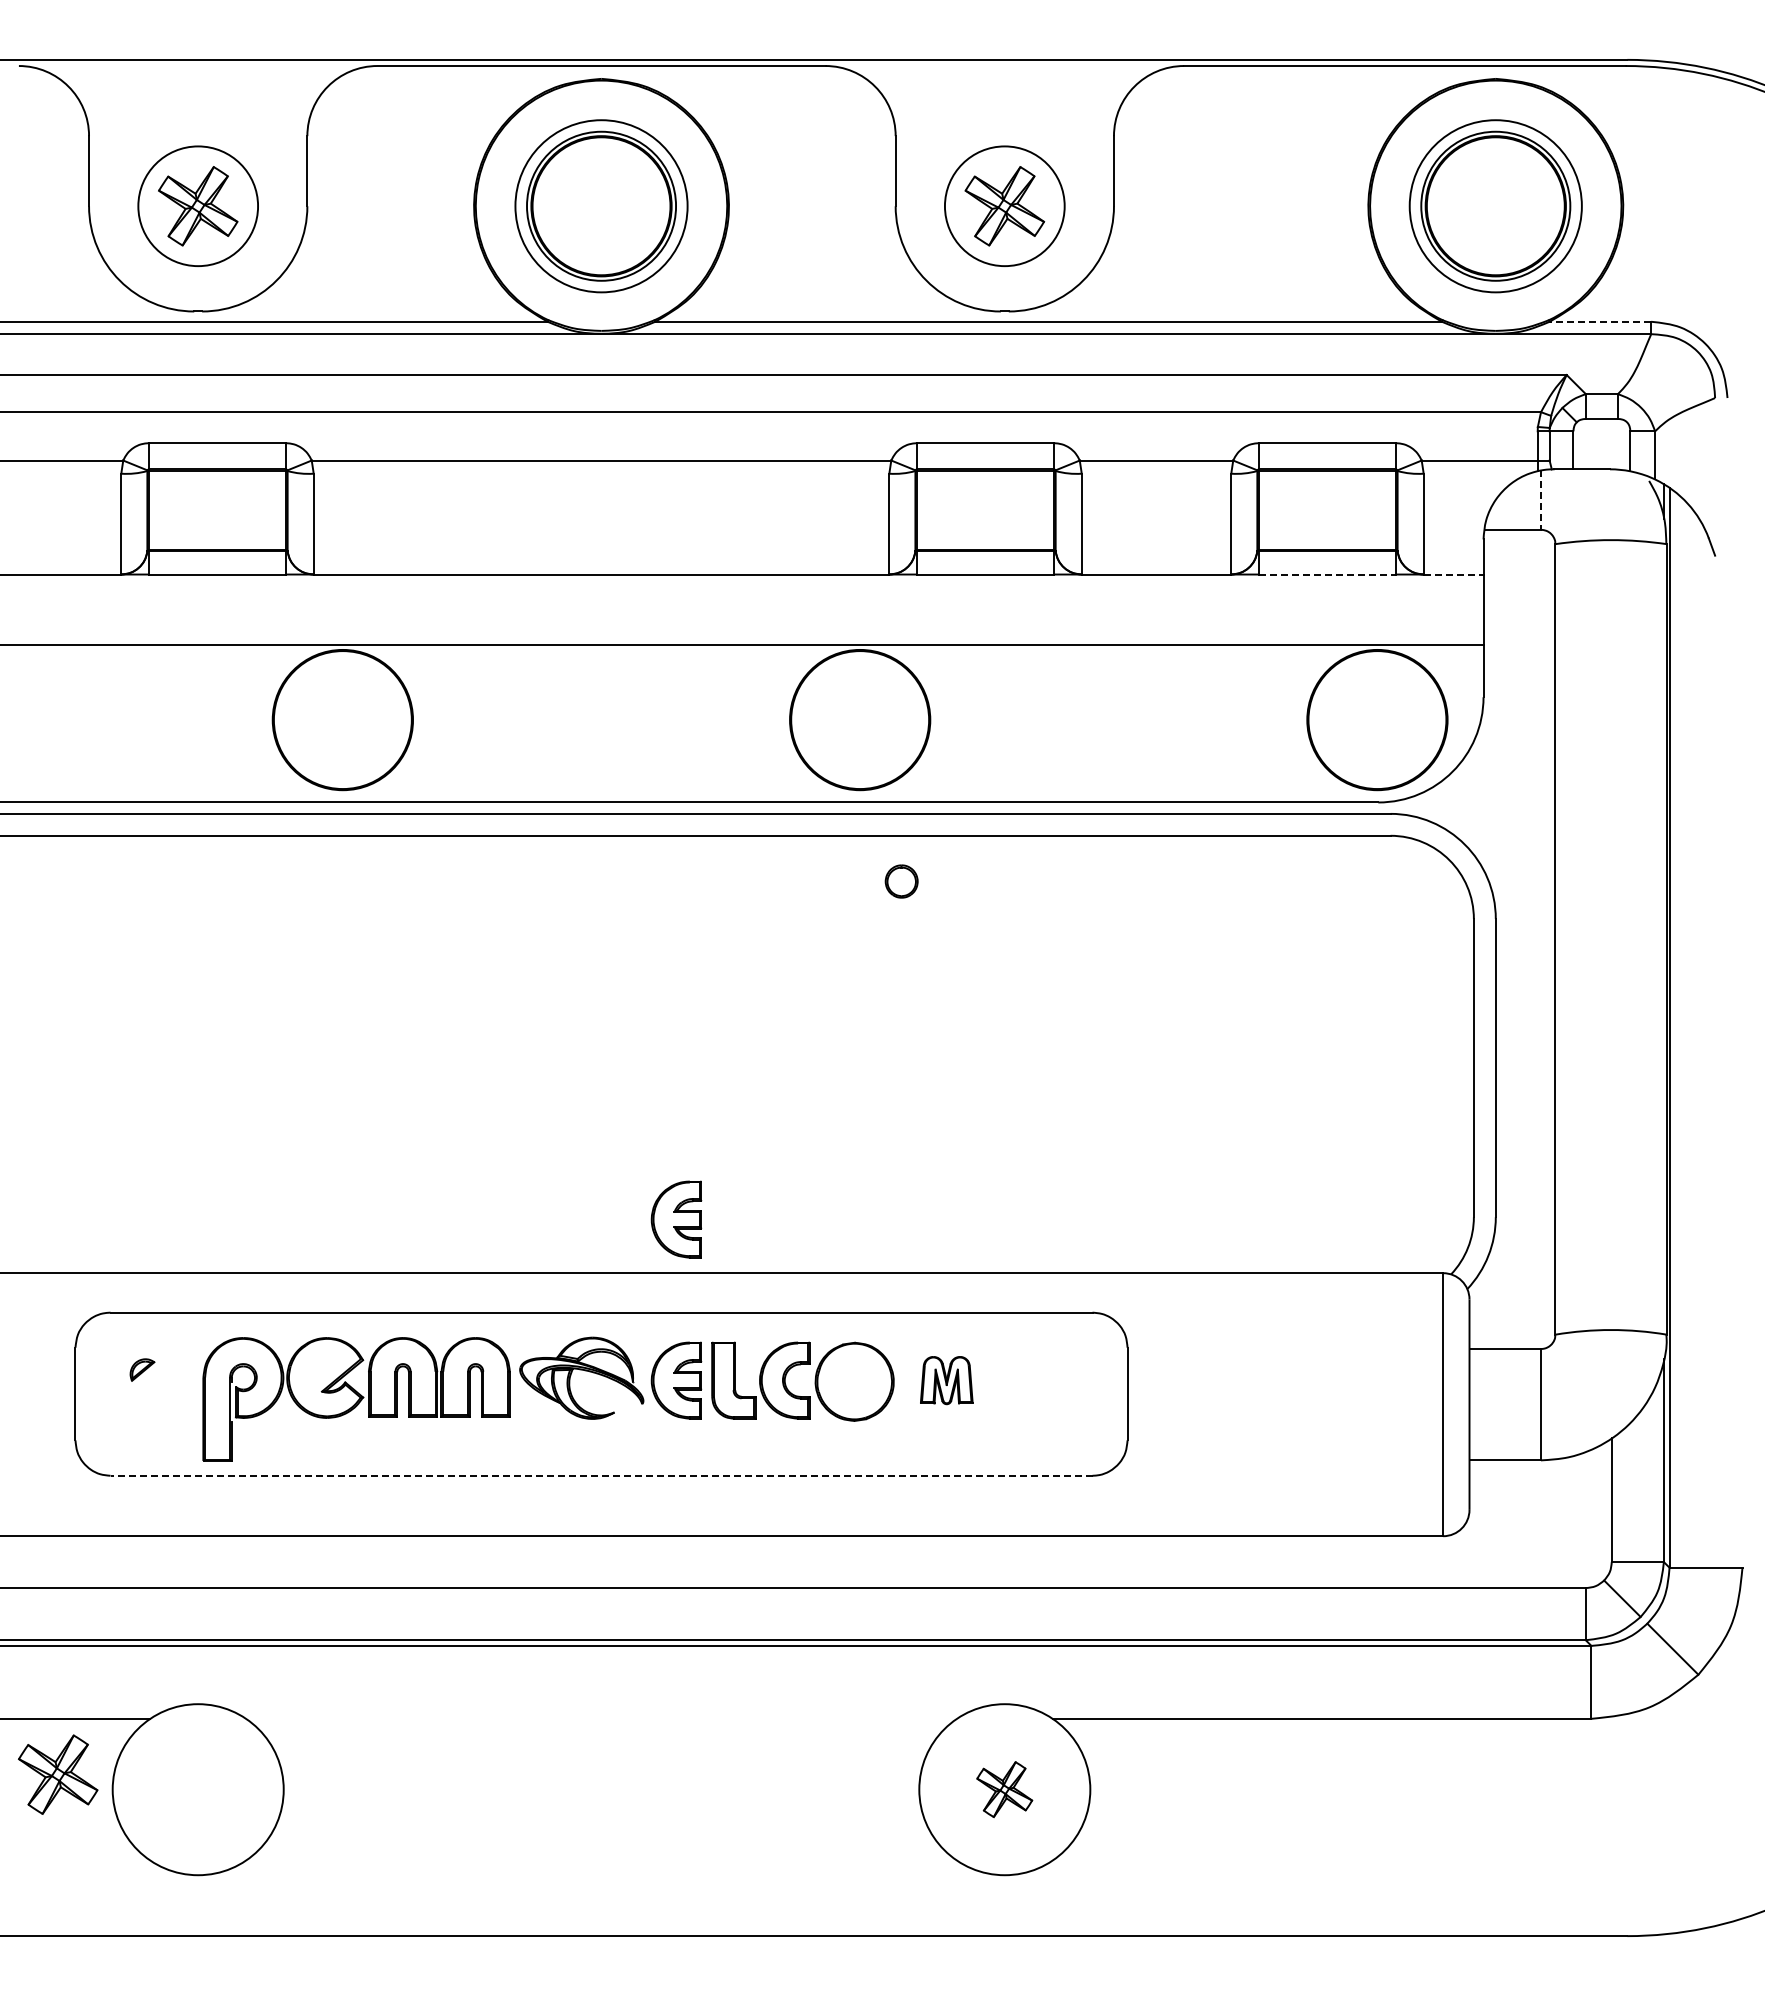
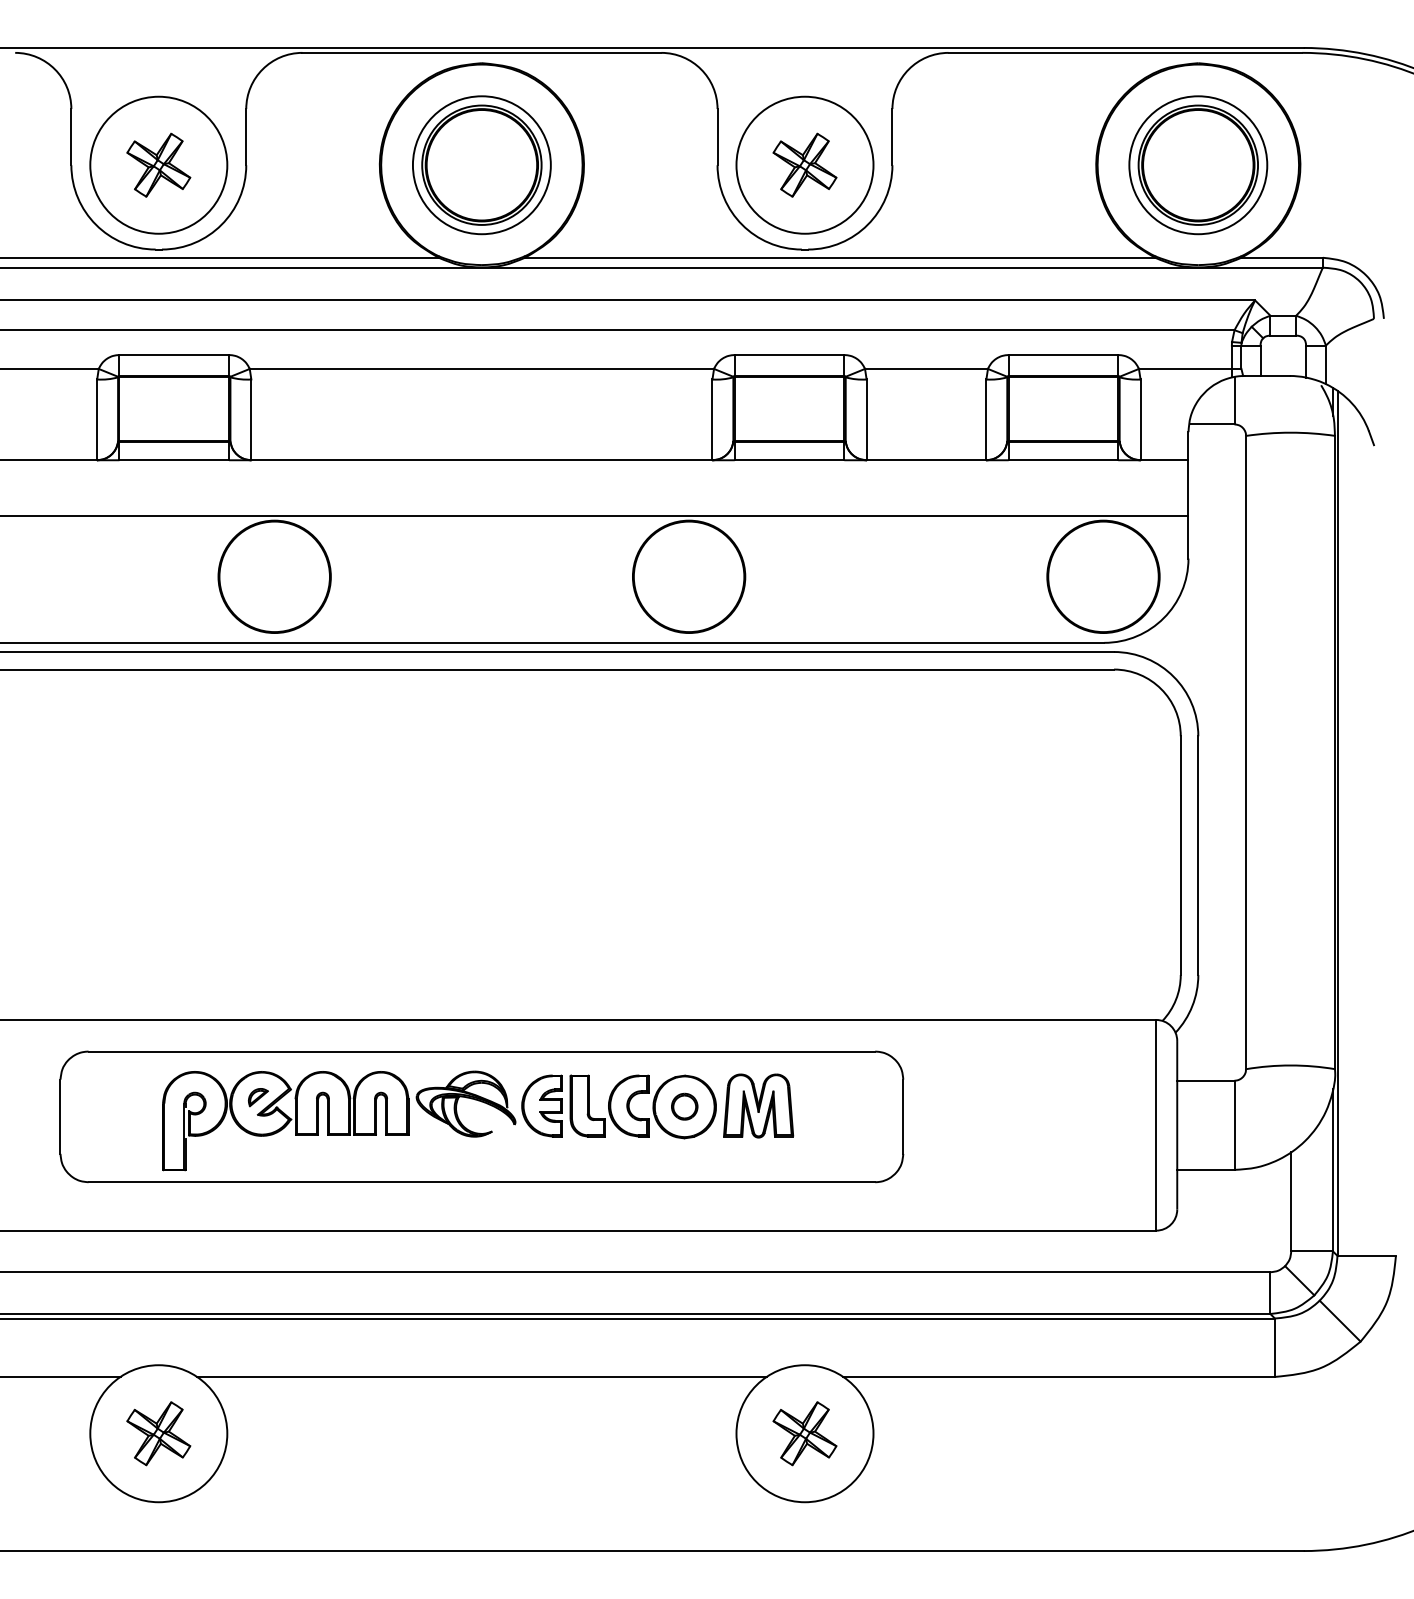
circle: (197, 205) -> (158, 164), size x1.43
circle: (1004, 205) -> (804, 164), size x1.43
line: (1600, 321) -> (1282, 257), dashed -> solid
line: (1540, 500) -> (1234, 400), dashed -> solid
line: (1327, 574) -> (1063, 460), dashed -> solid
line: (1453, 574) -> (1164, 460), dashed -> solid
part: (901, 881) -> (684, 1106), moved
part: (676, 1219) -> (541, 976), removed
part: (142, 1369) -> (258, 1097), moved
part: (946, 1380) -> (758, 1105), size x1.67
line: (601, 1475) -> (481, 1182), dashed -> solid
line: (601, 1718) -> (481, 1376), added
part: (58, 1774) -> (159, 1433), moved
part: (1004, 1789) -> (804, 1433), size x1.43

